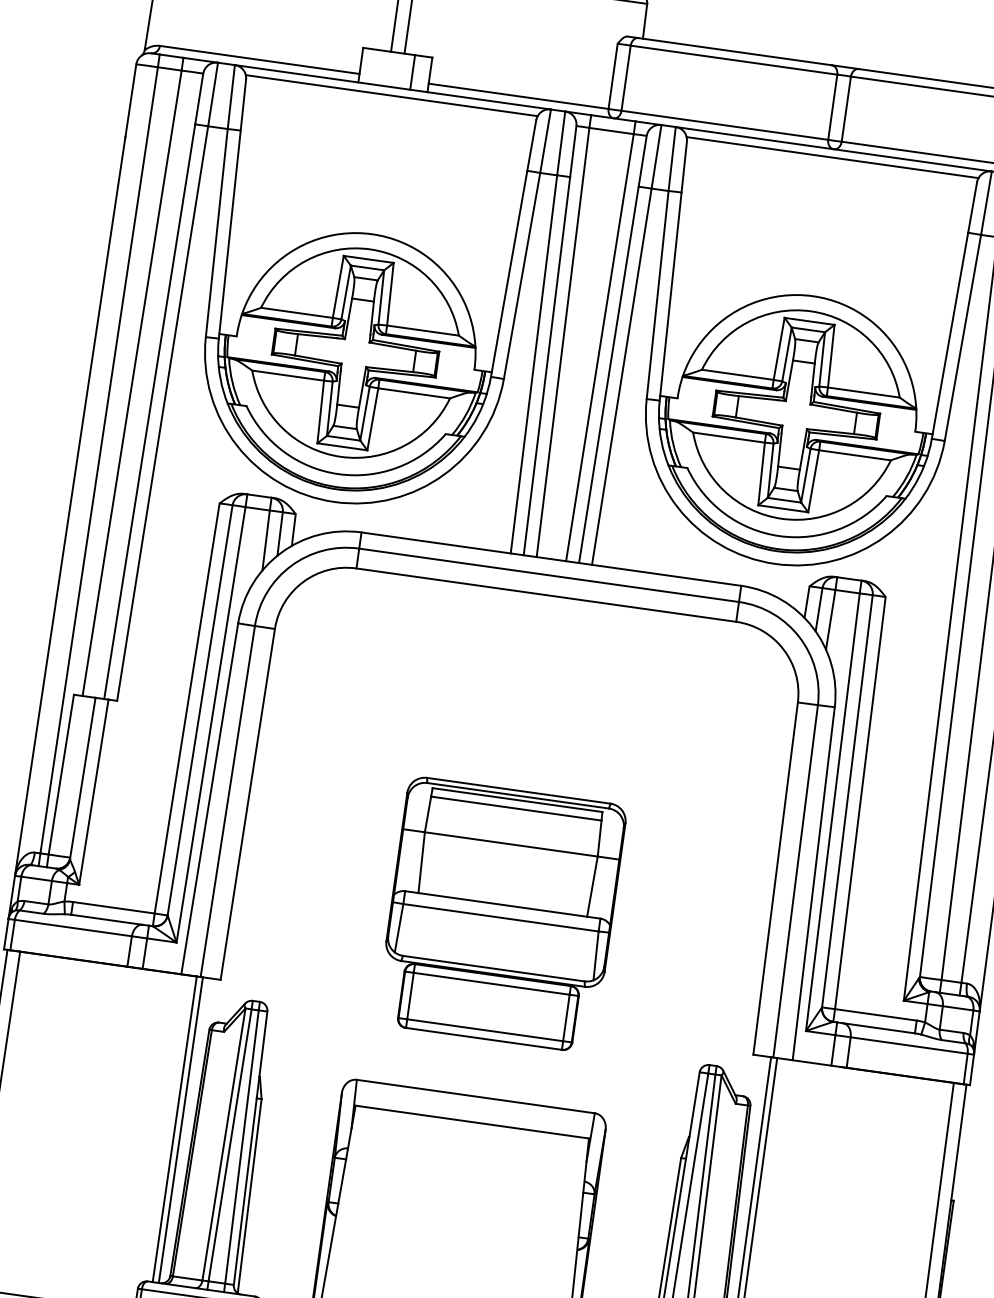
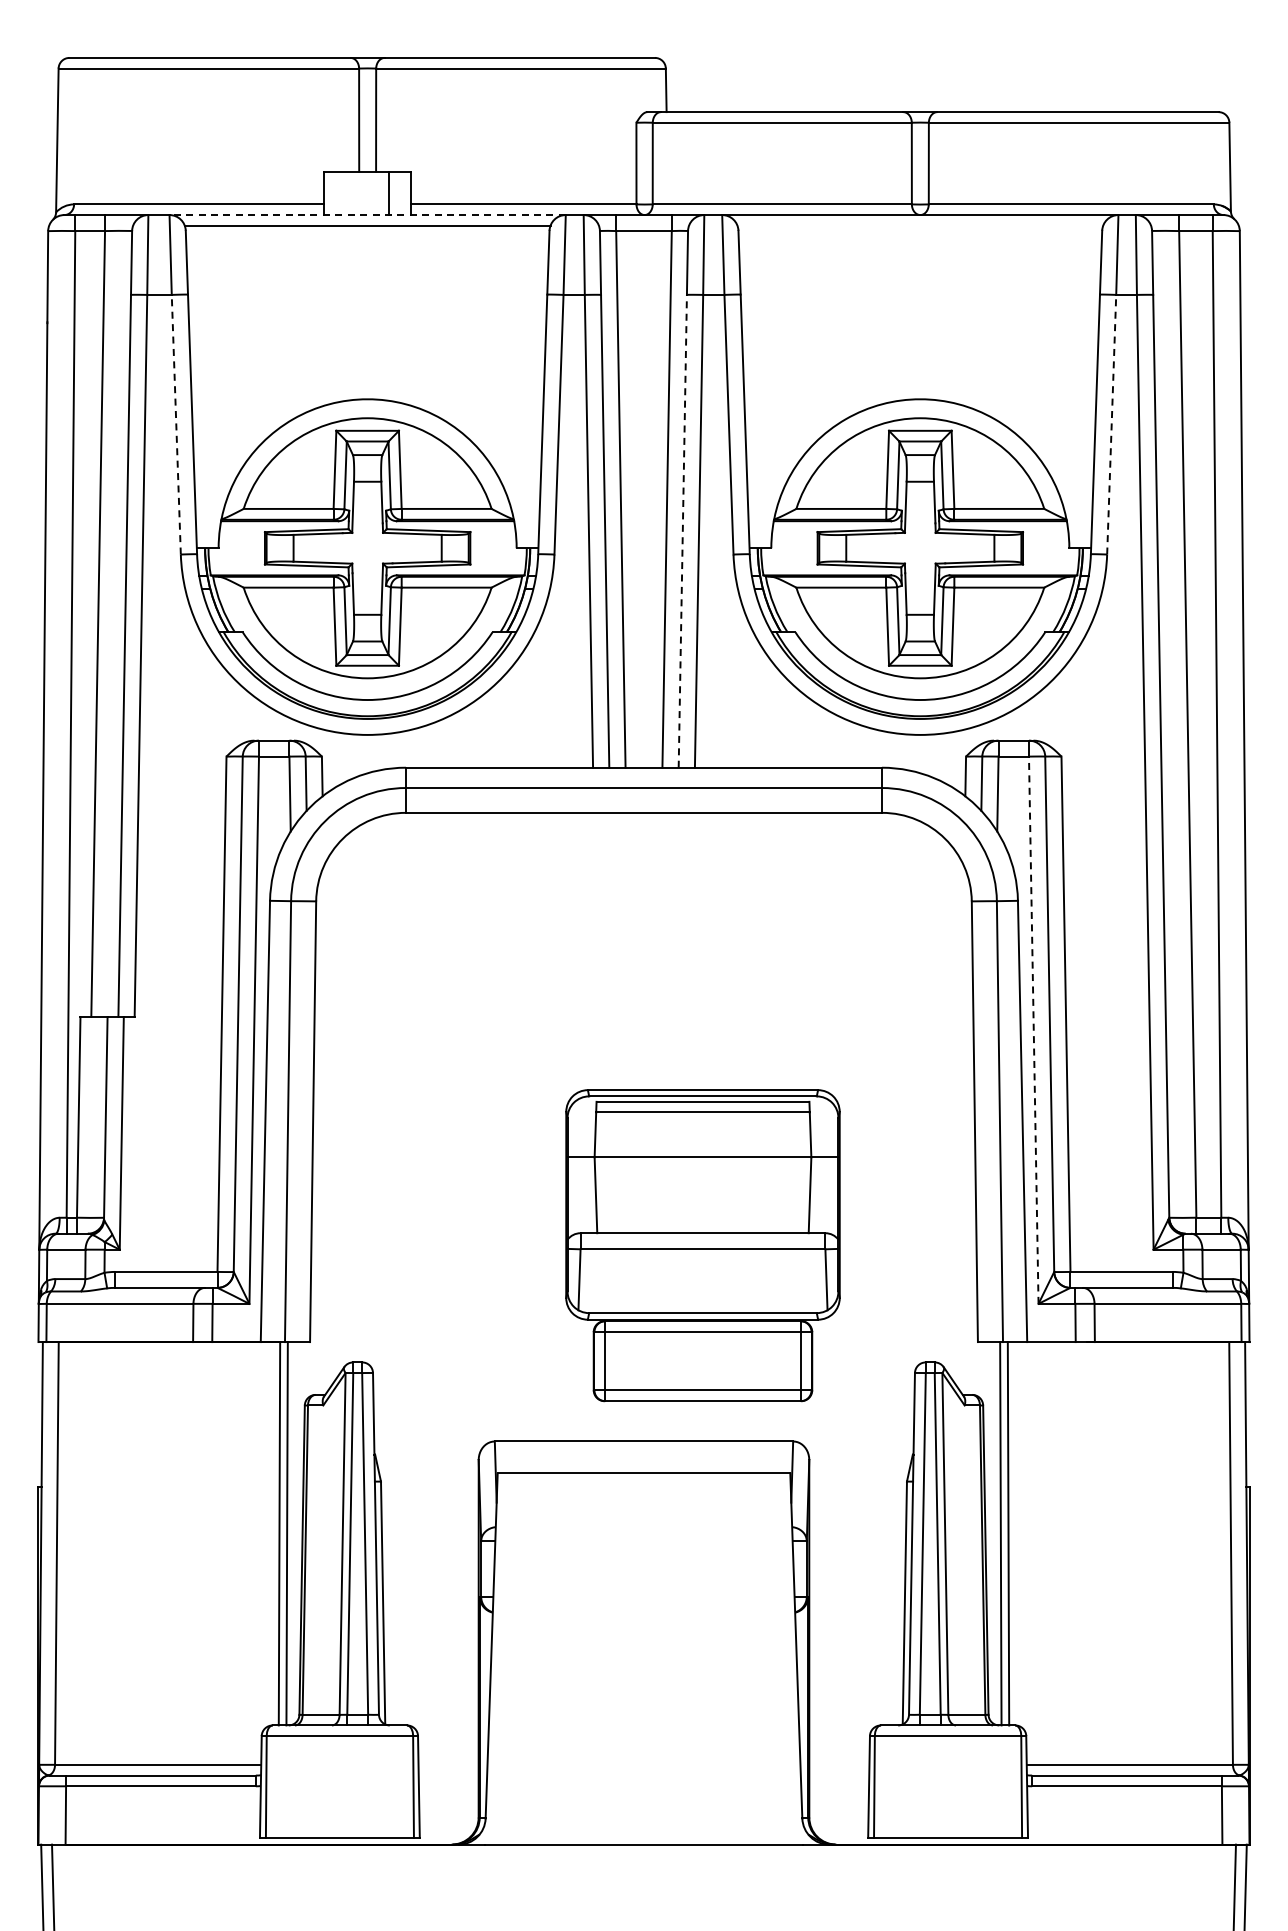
line: (392, 87) -> (367, 215), solid -> dashed
line: (832, 157) -> (920, 225), removed
line: (216, 232) -> (176, 424), solid -> dashed
line: (962, 337) -> (1111, 424), solid -> dashed
line: (608, 374) -> (682, 530), solid -> dashed
line: (832, 812) -> (1033, 1030), solid -> dashed
part: (501, 914) -> (702, 1245), moved

